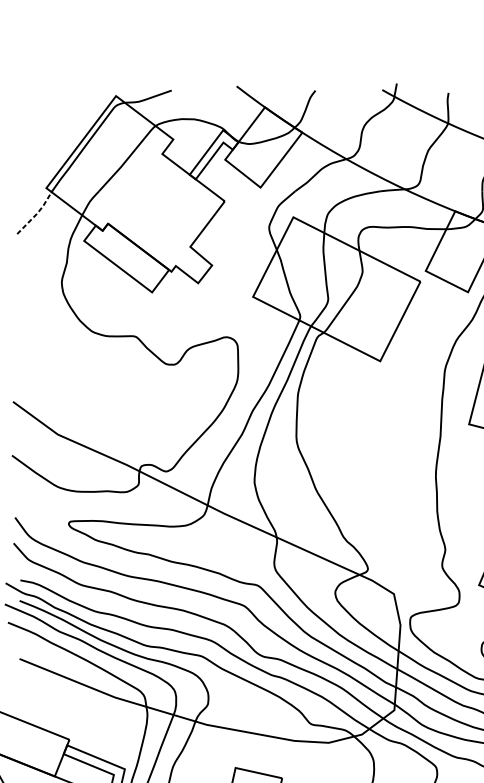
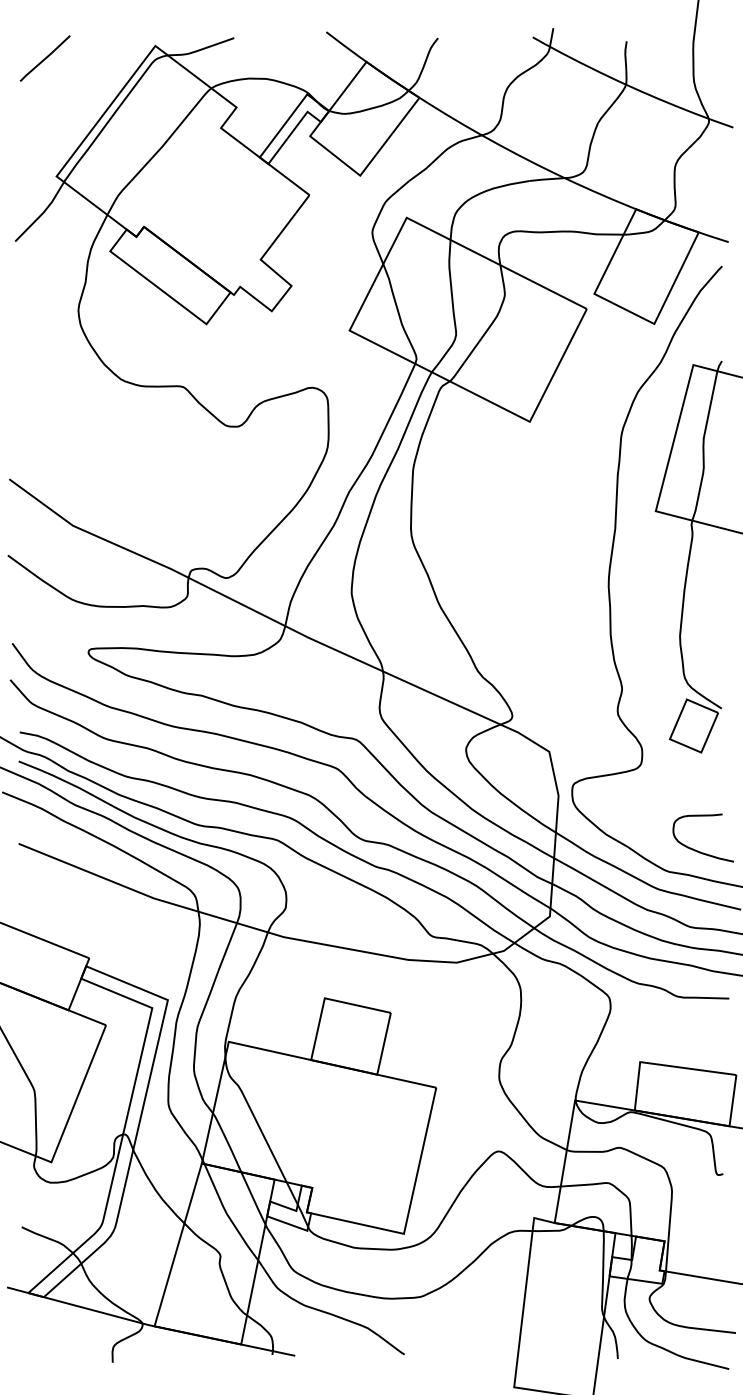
line: (37, 104) -> (44, 58), added
line: (37, 213) -> (43, 212), dashed -> solid

